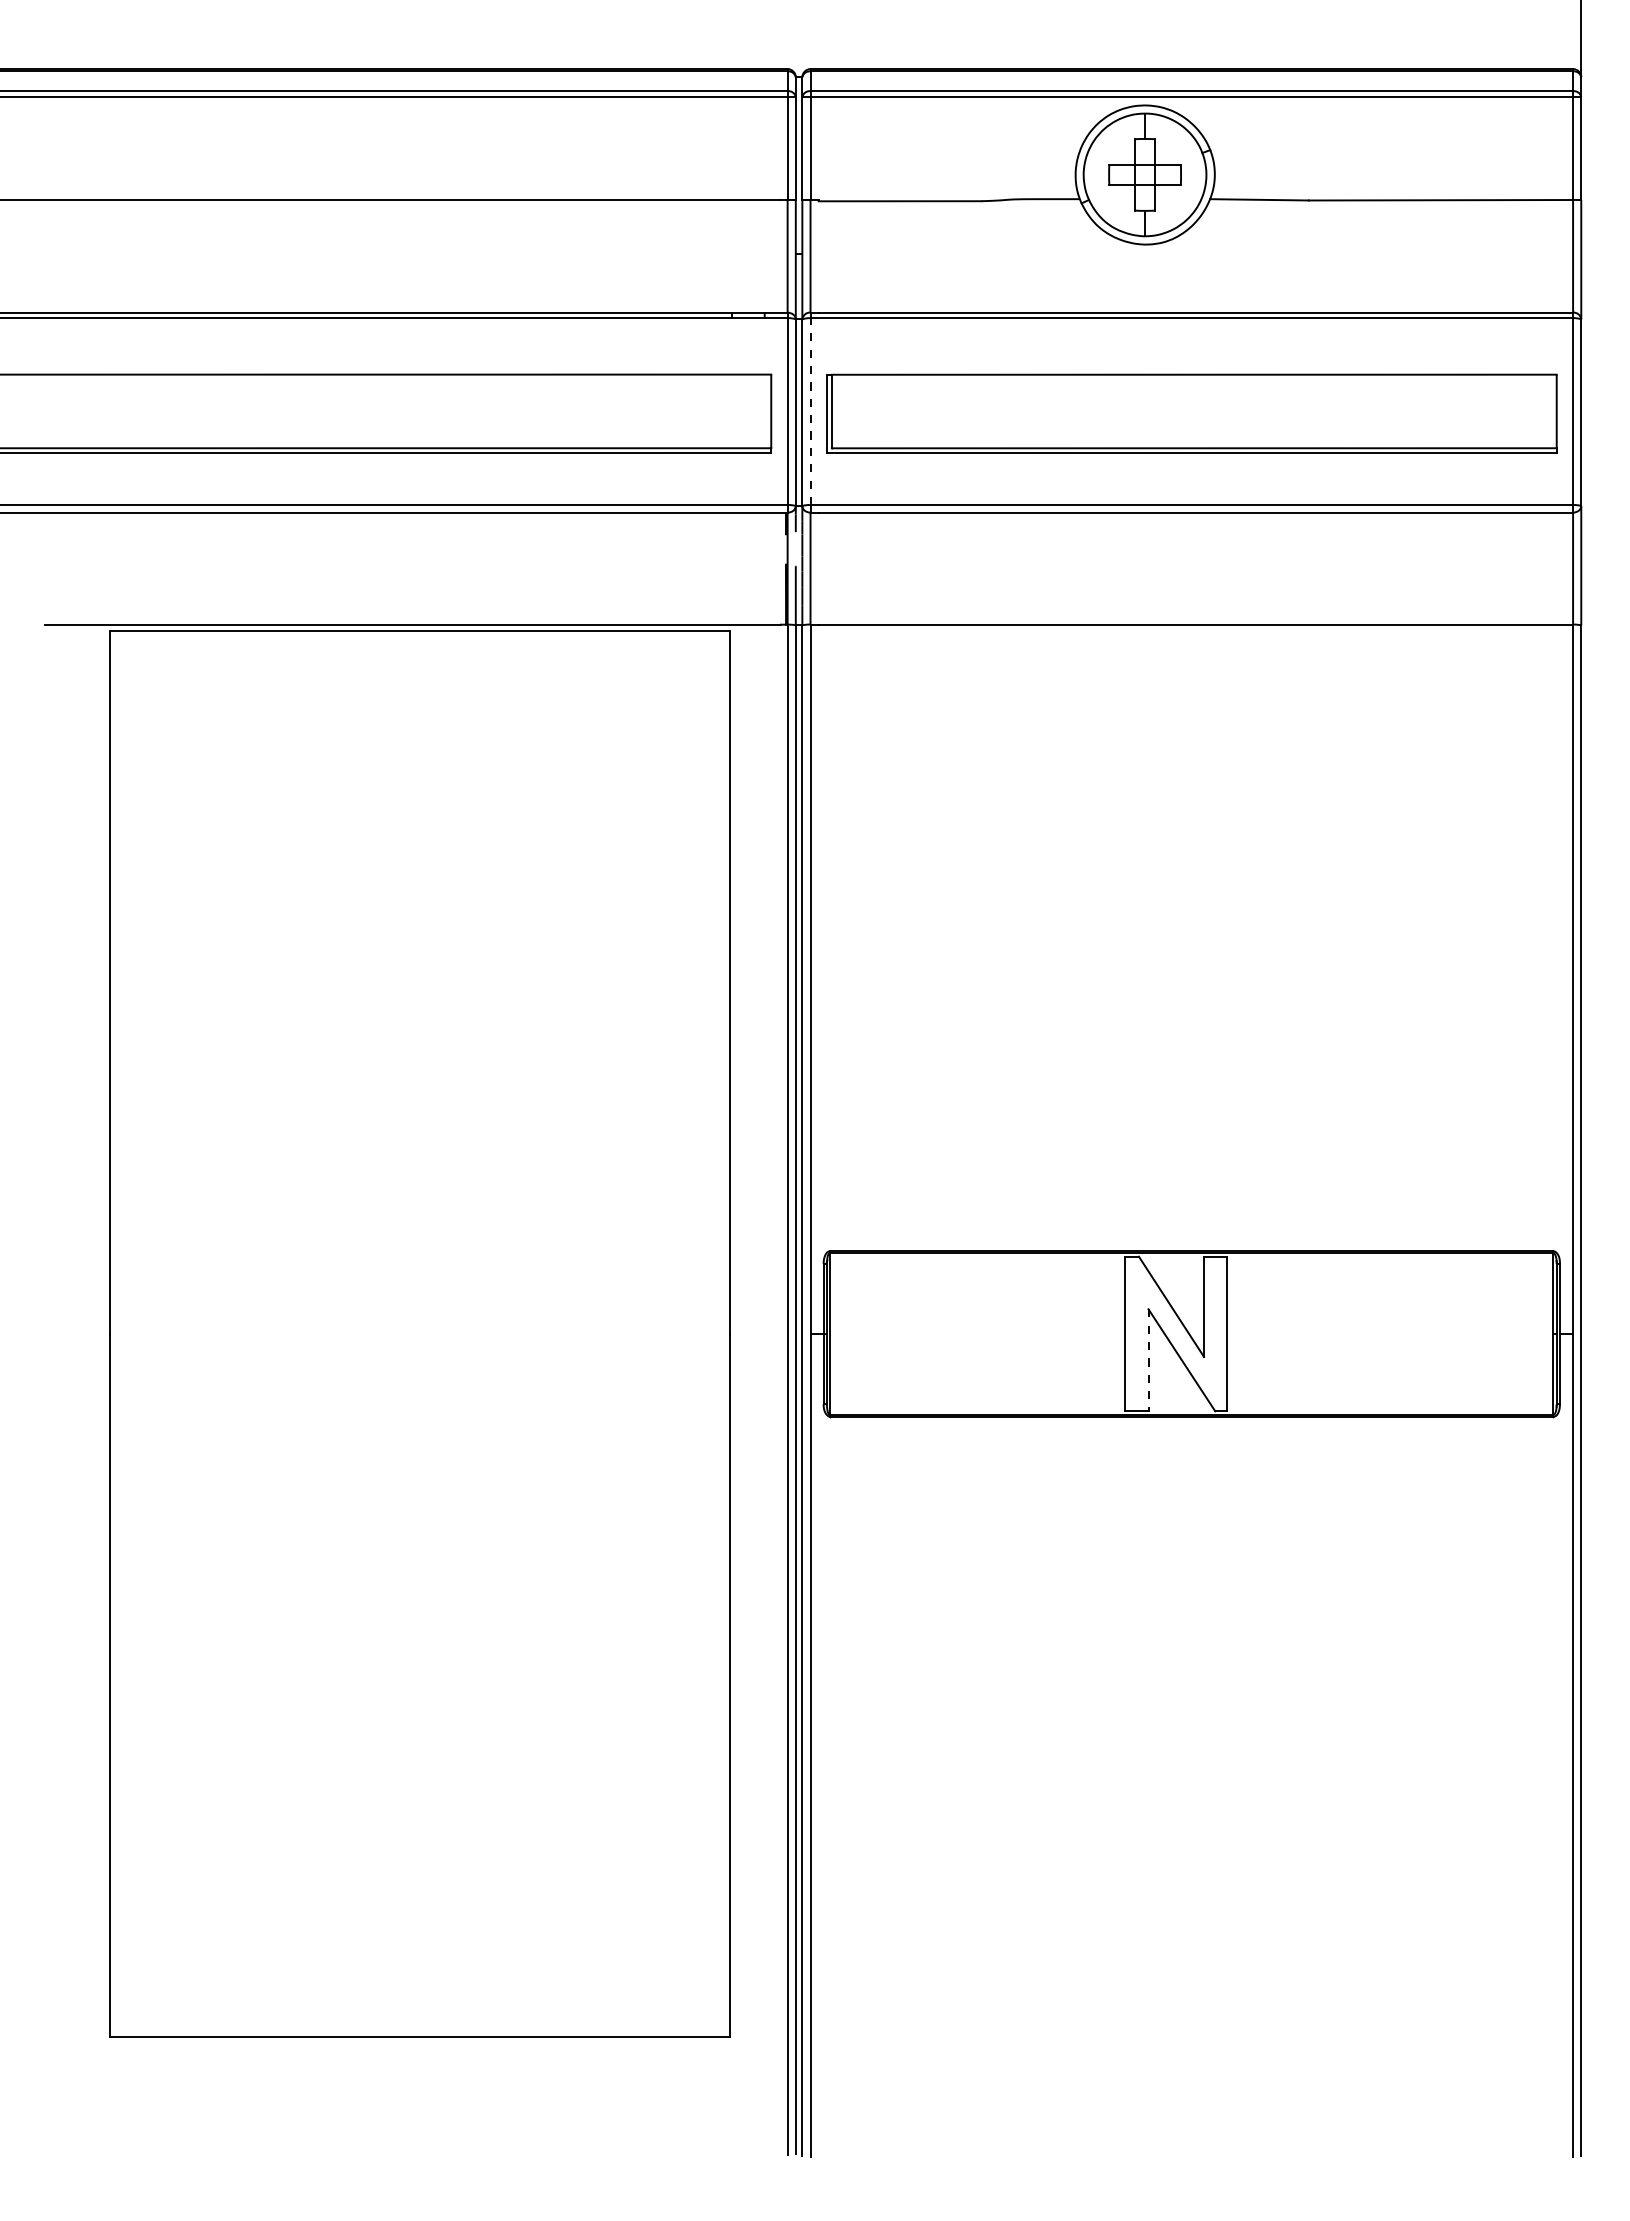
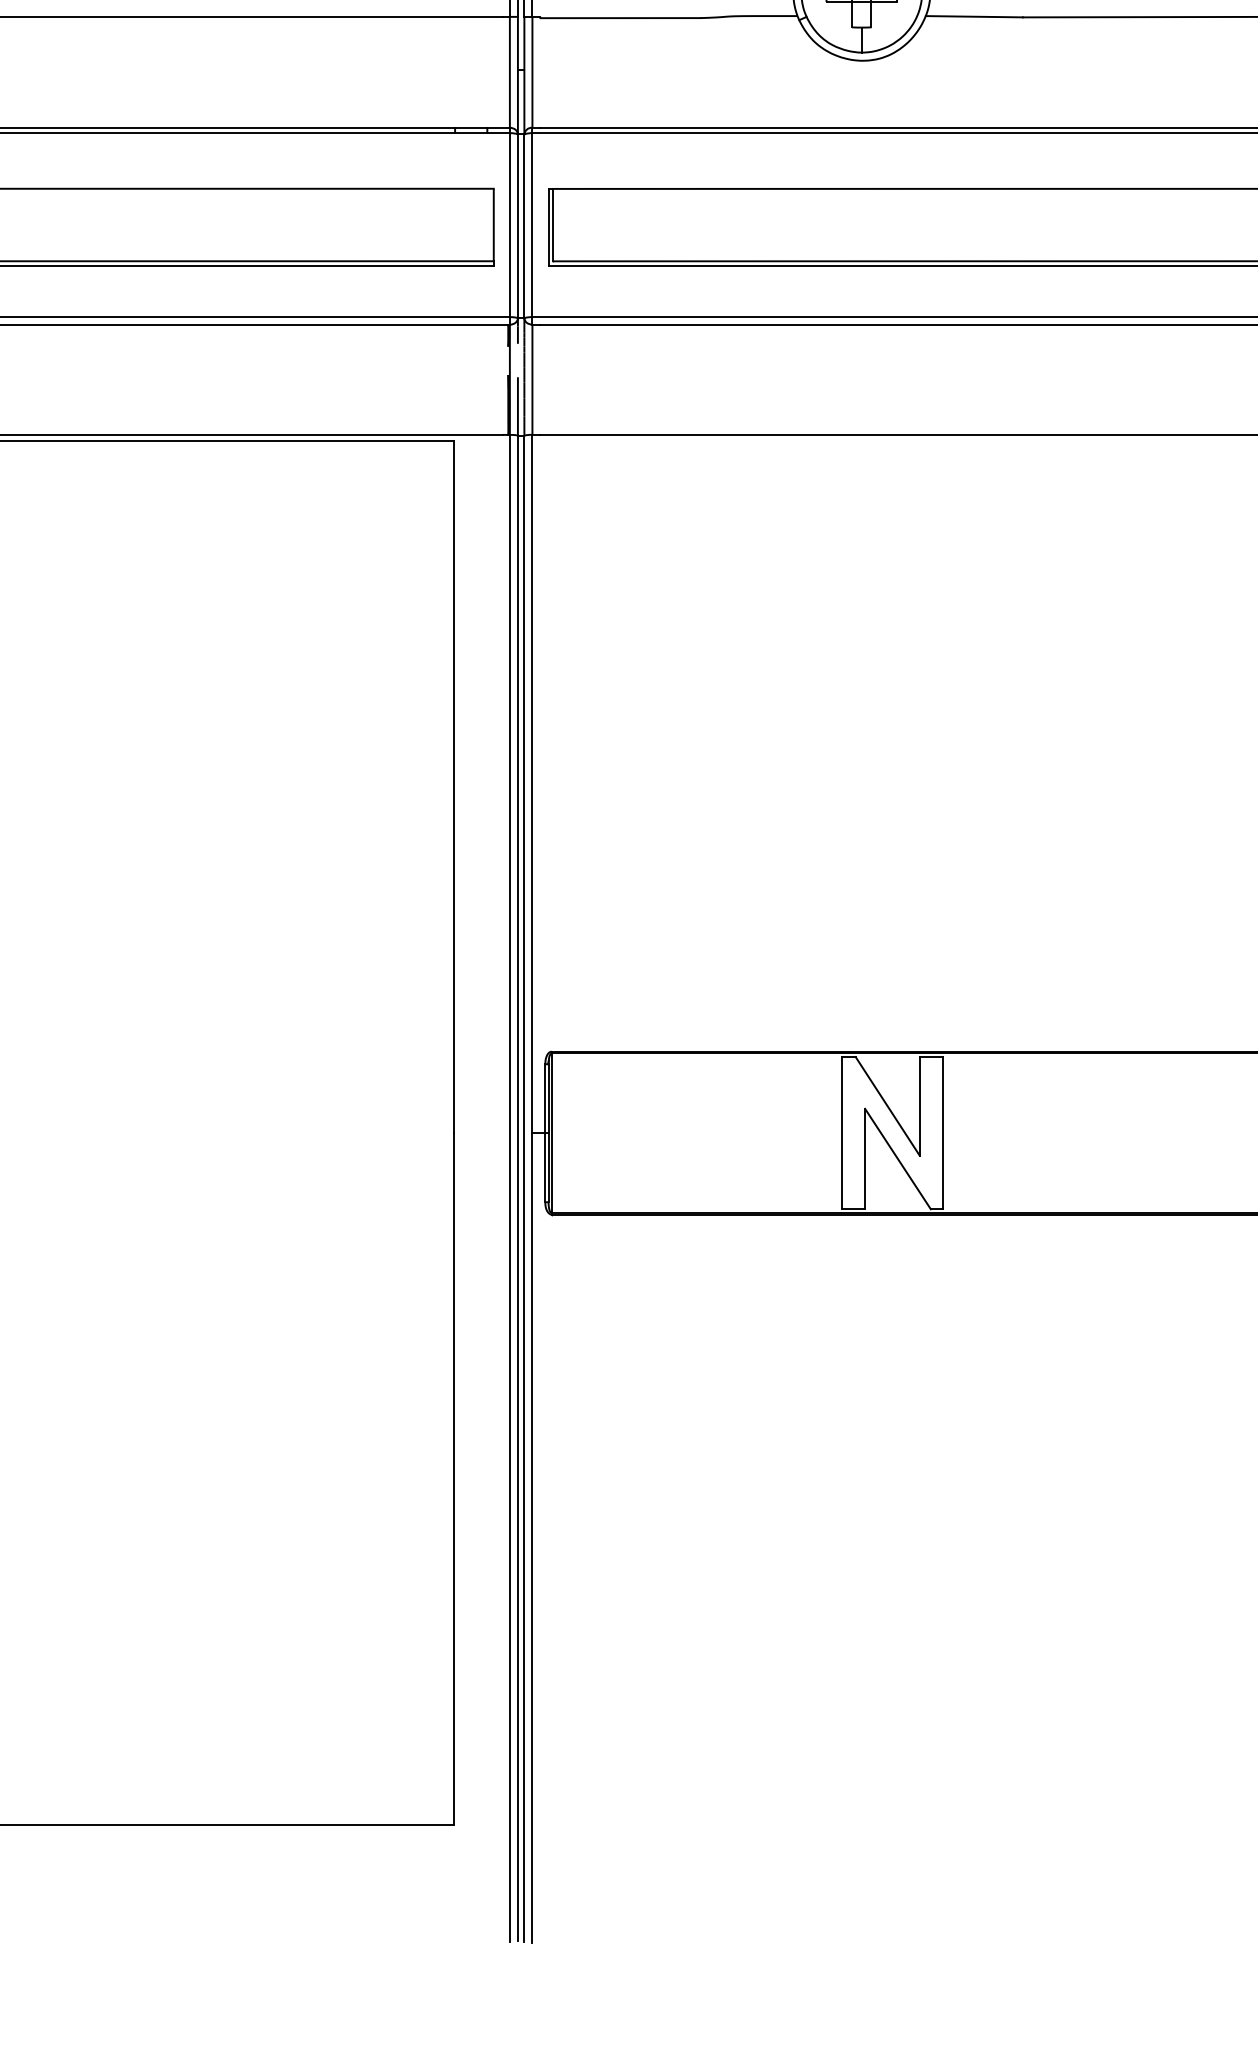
line: (810, 411) -> (532, 225), dashed -> solid
line: (1148, 1360) -> (865, 1159), dashed -> solid

